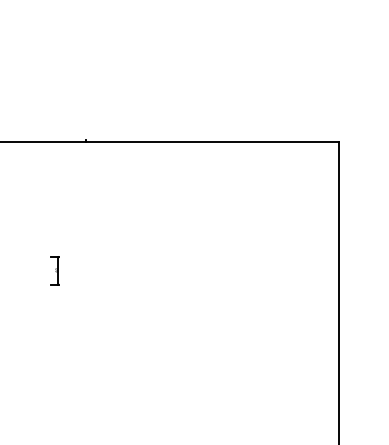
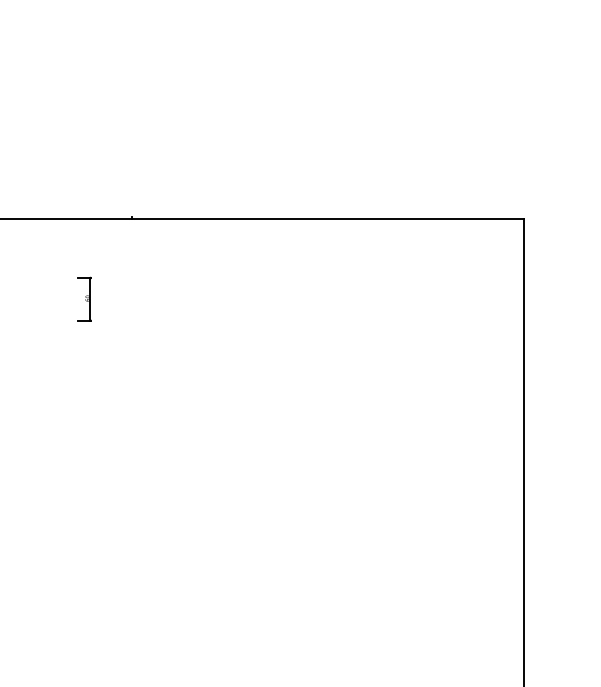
part: (54, 270) -> (84, 298), moved

